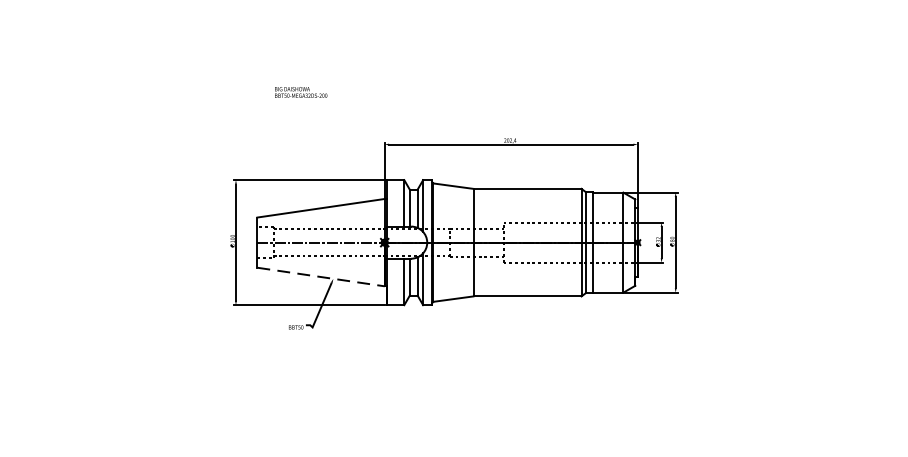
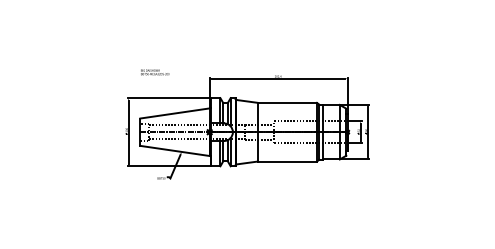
text: (301, 92) -> (155, 72), moved
line: (321, 278) -> (175, 151), dashed -> solid

